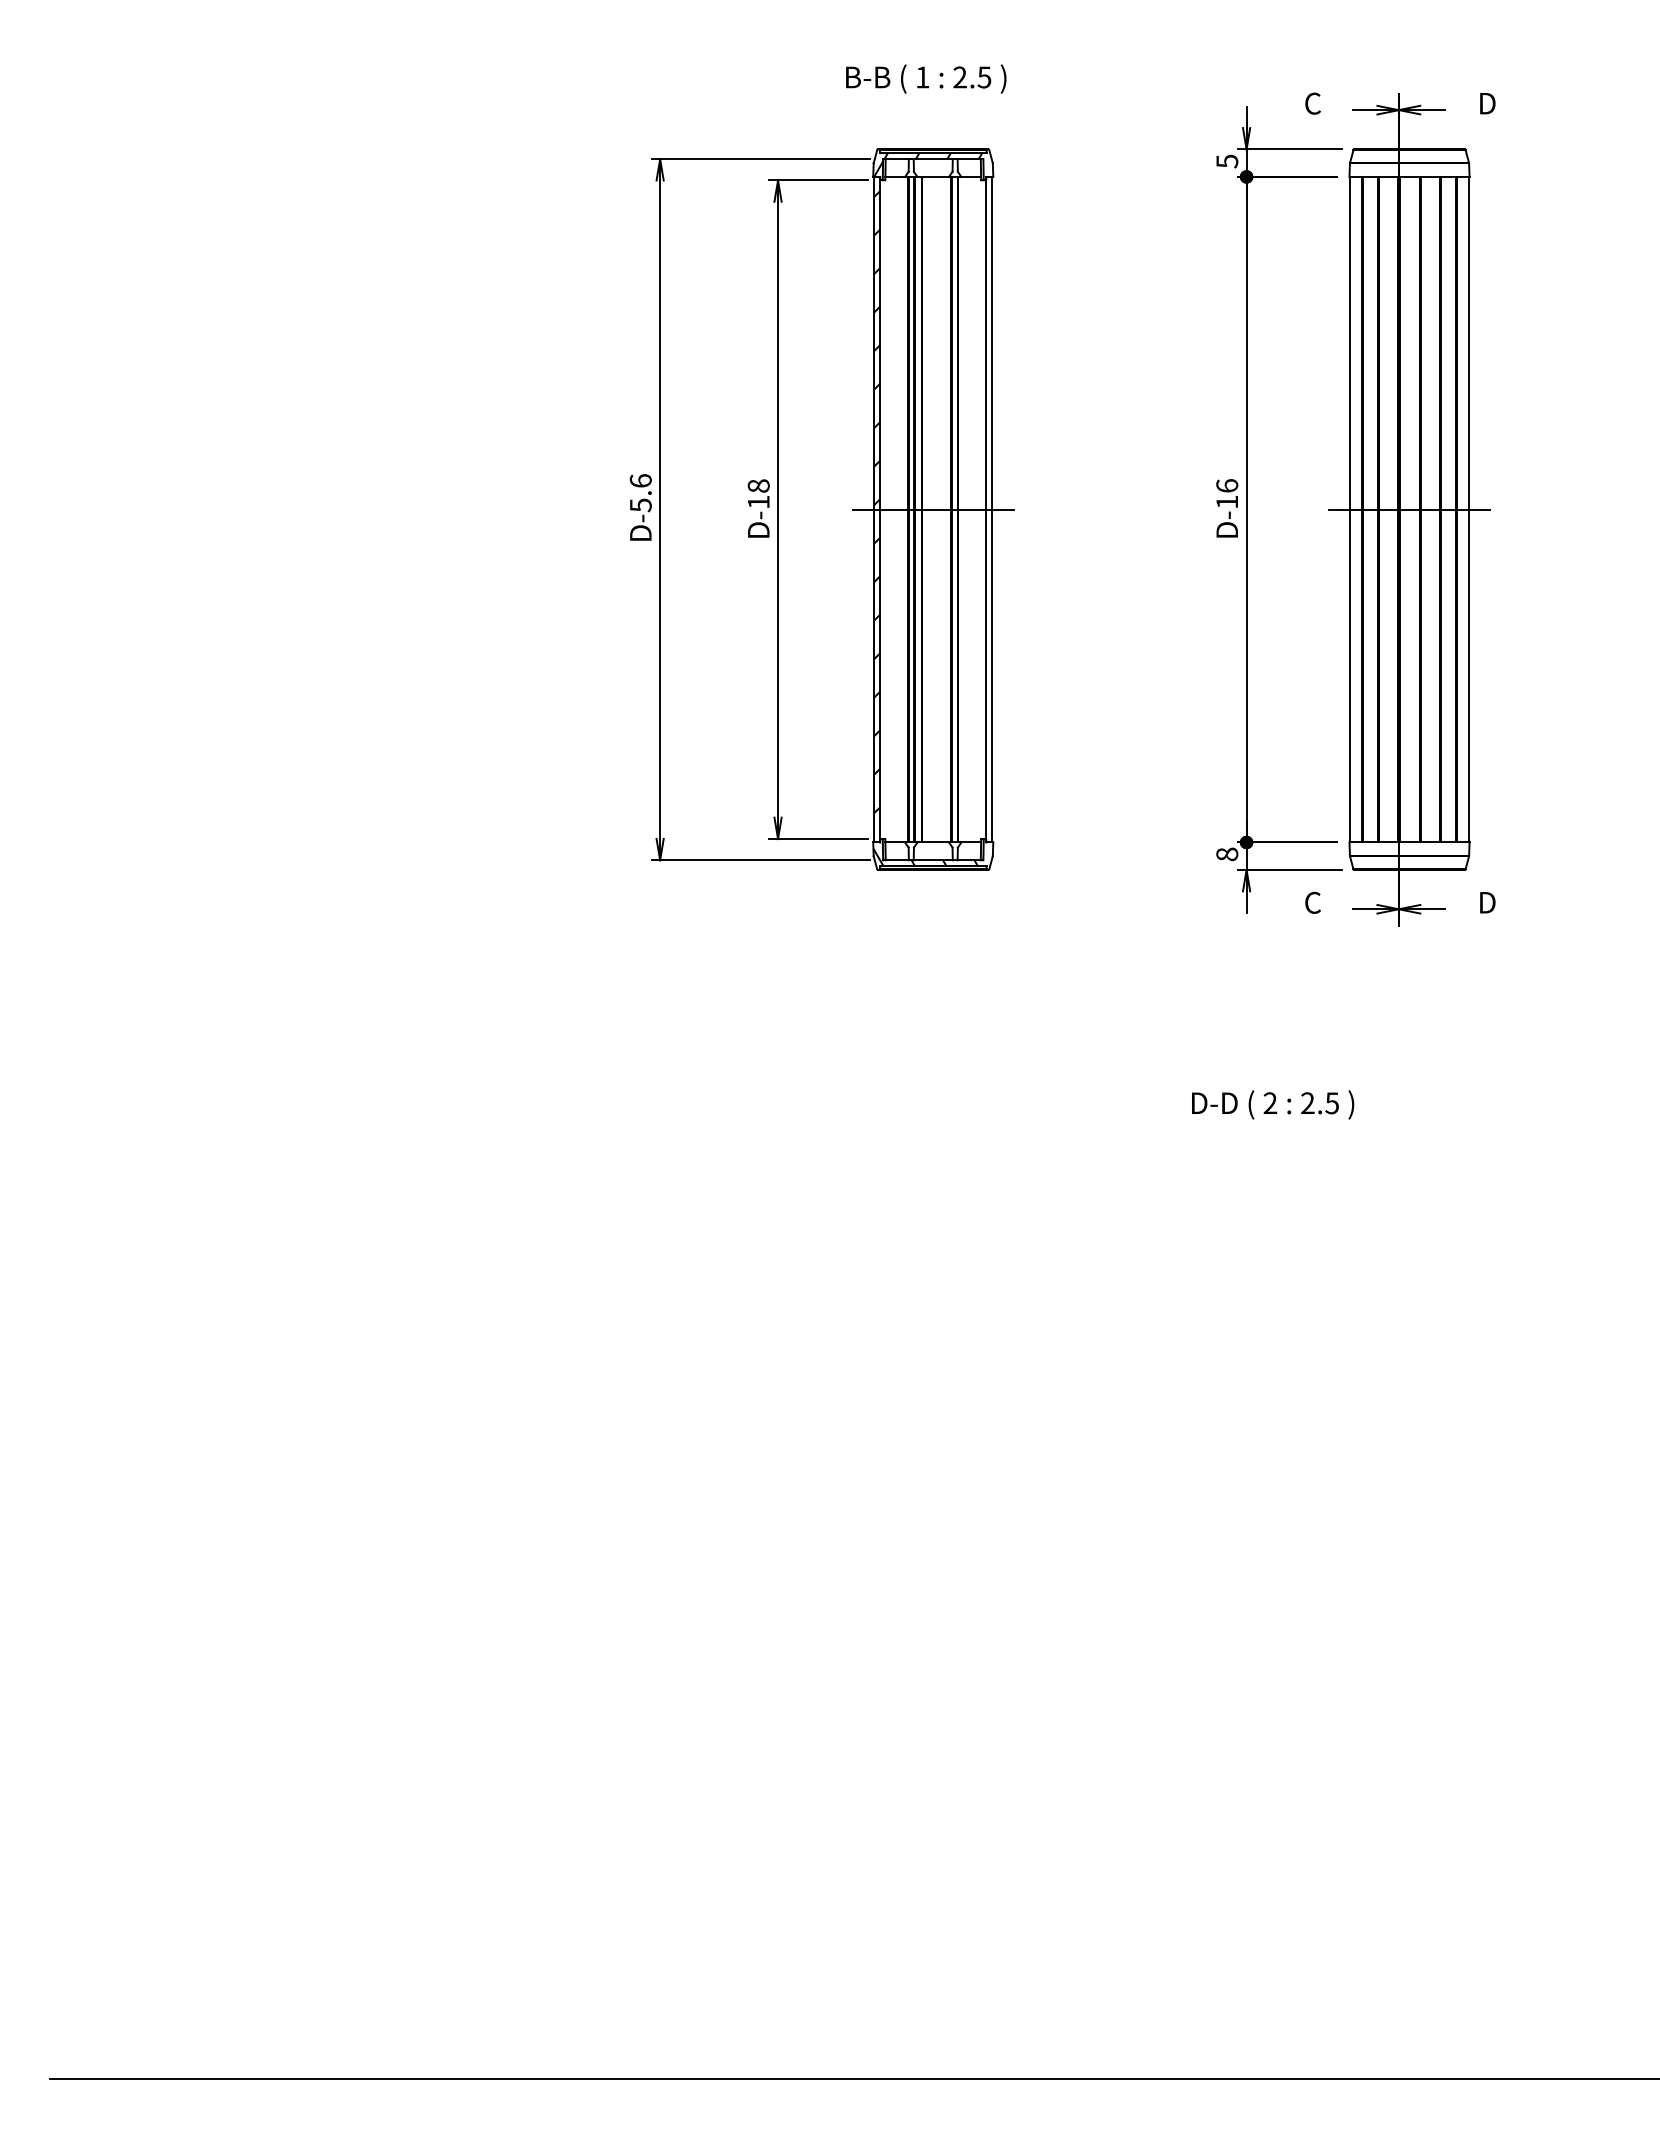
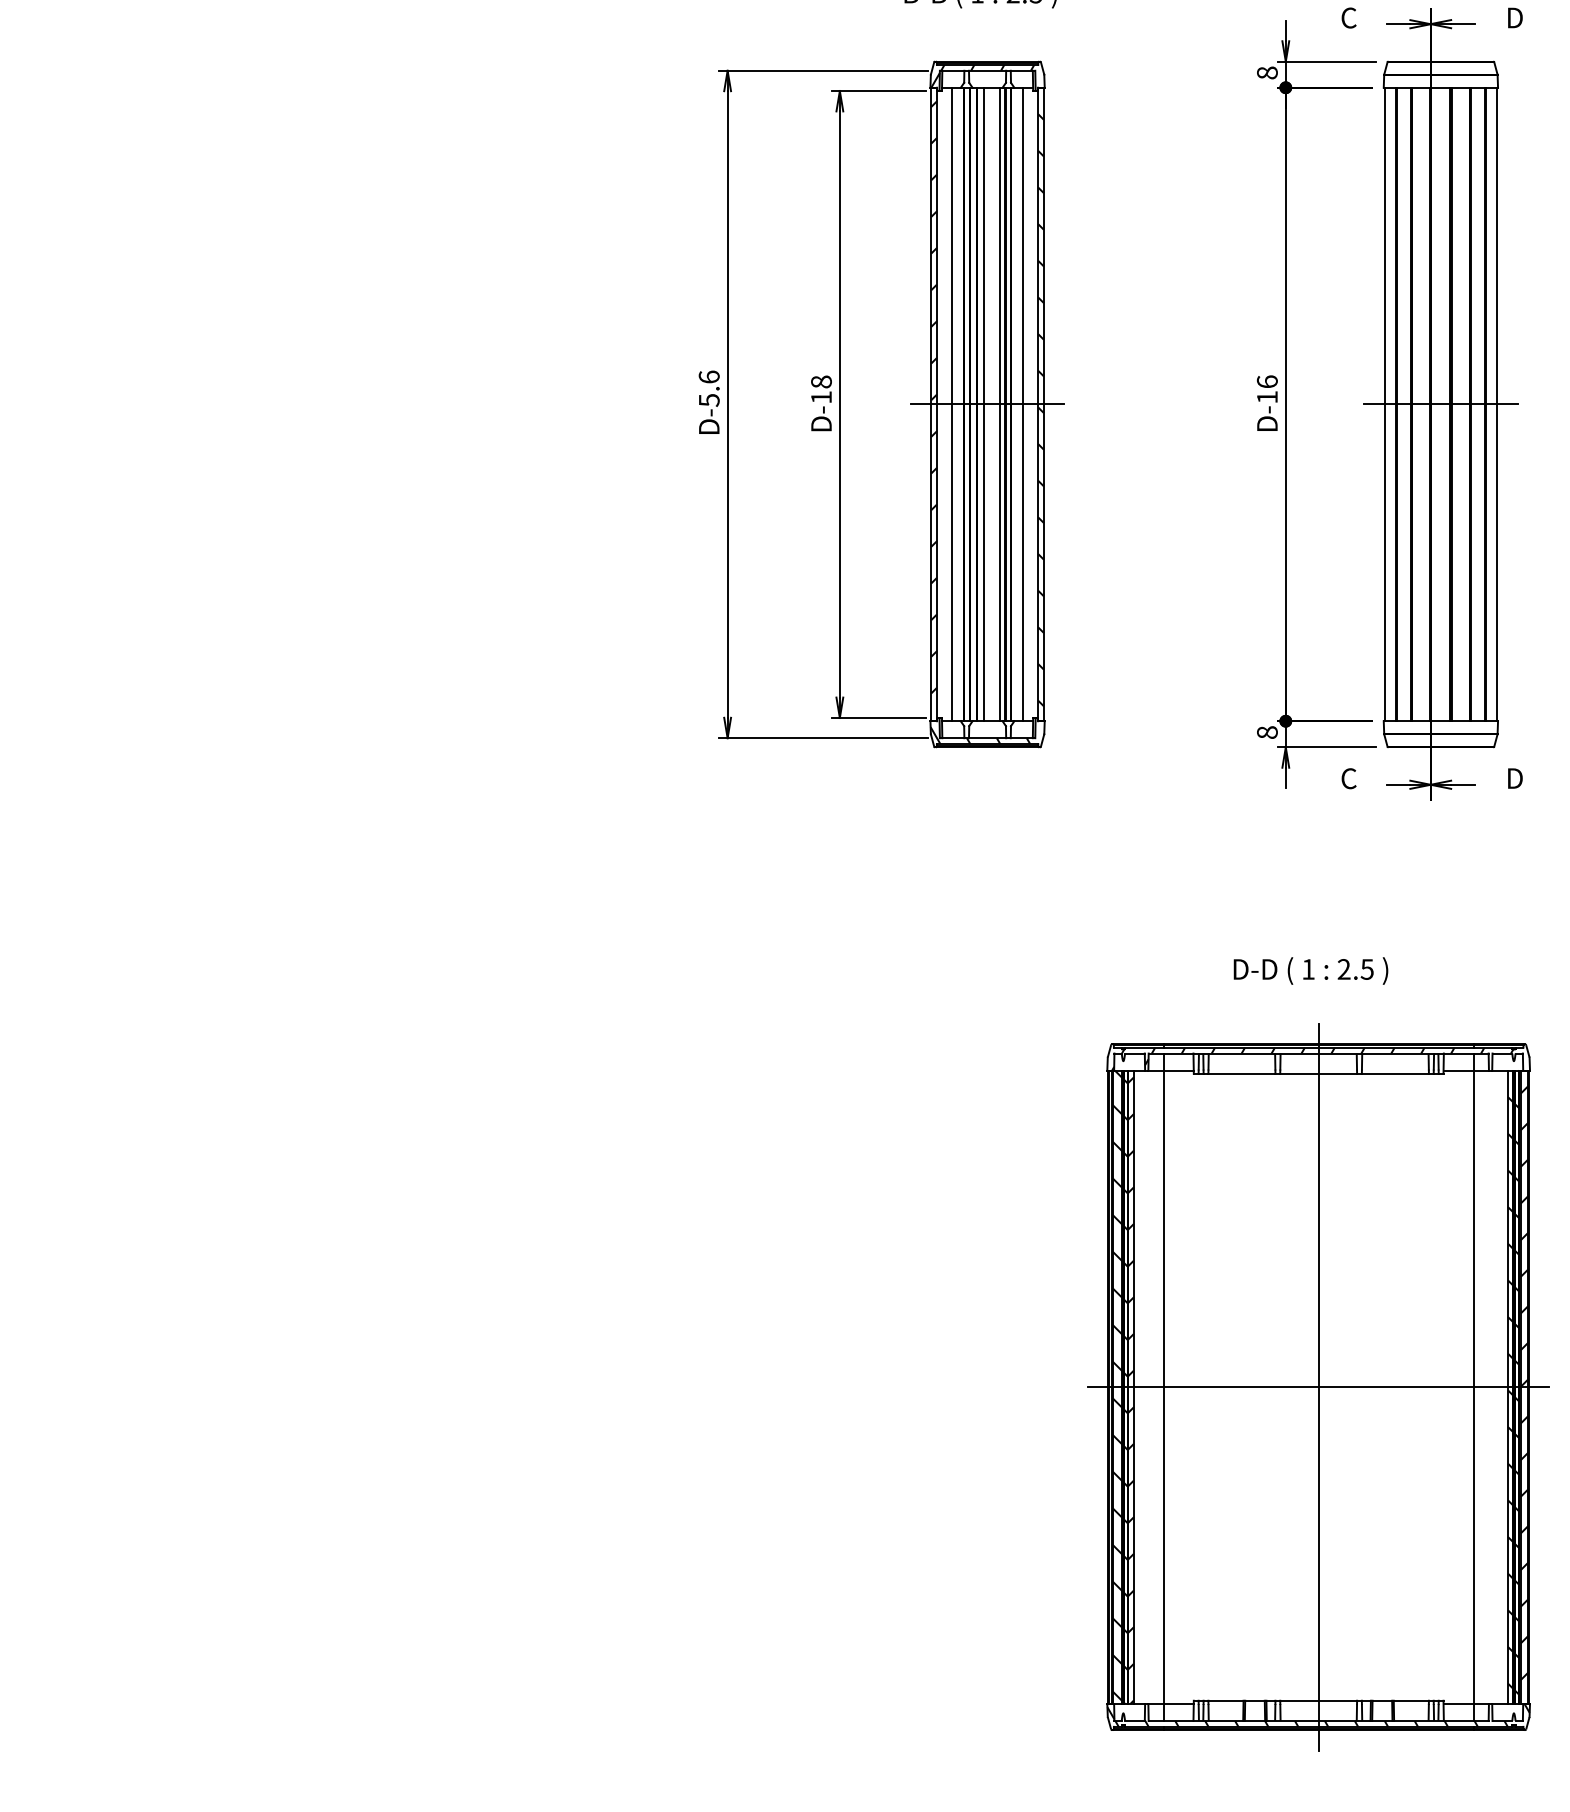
text: (1227, 161) -> (1267, 73), 5 -> 8
line: (895, 509) -> (951, 404), added
line: (929, 509) -> (984, 404), added
line: (946, 509) -> (1000, 404), added
line: (970, 509) -> (1023, 404), added
hatch: (989, 515) -> (1041, 410), added
text: (1270, 1102) -> (1308, 968), 2 -> 1
part: (1281, 1542) -> (1319, 1387), added

